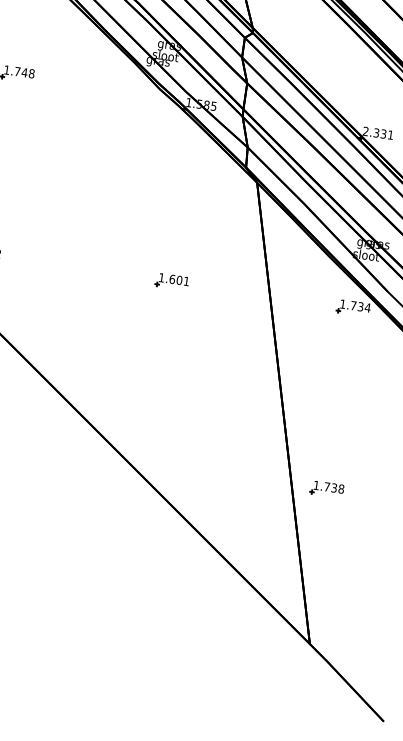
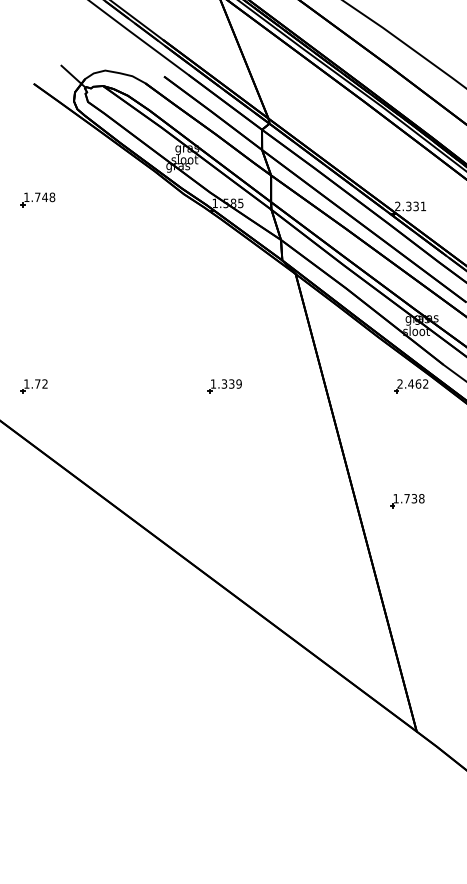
text: (179, 279) -> (231, 383), 1.601 -> 1.339
text: (355, 305) -> (412, 383), 1.734 -> 2.462
part: (327, 489) -> (407, 501), moved

